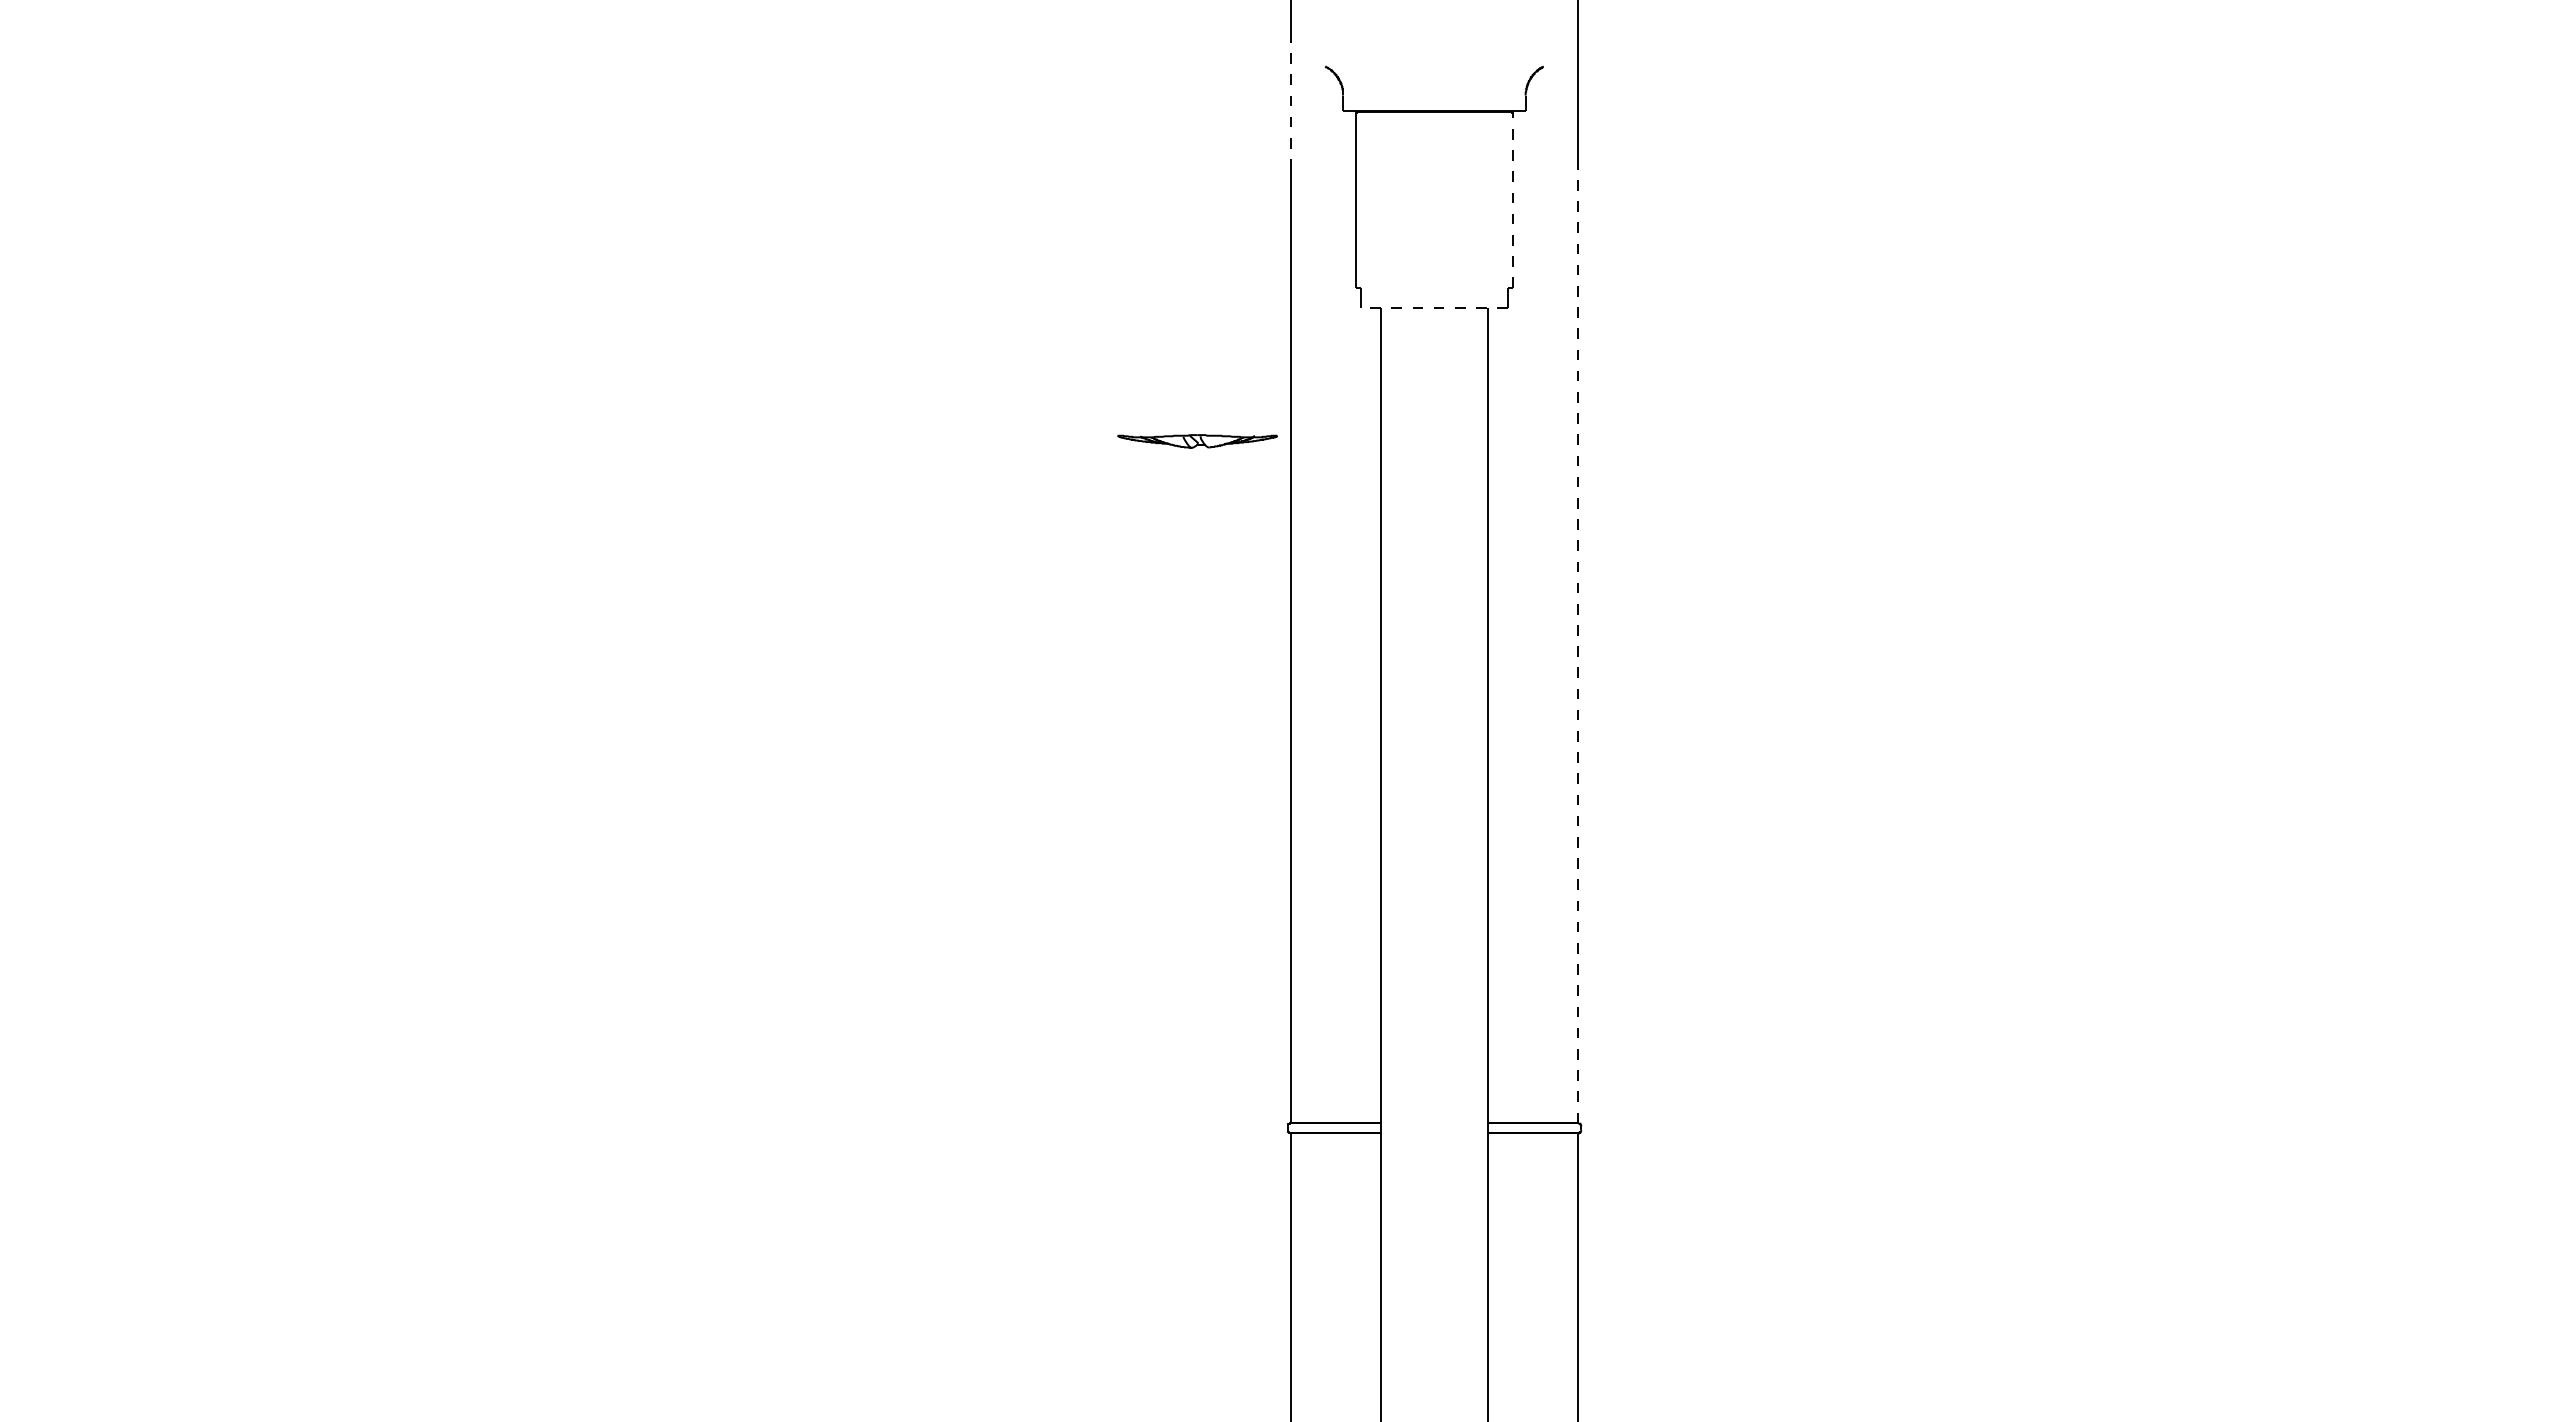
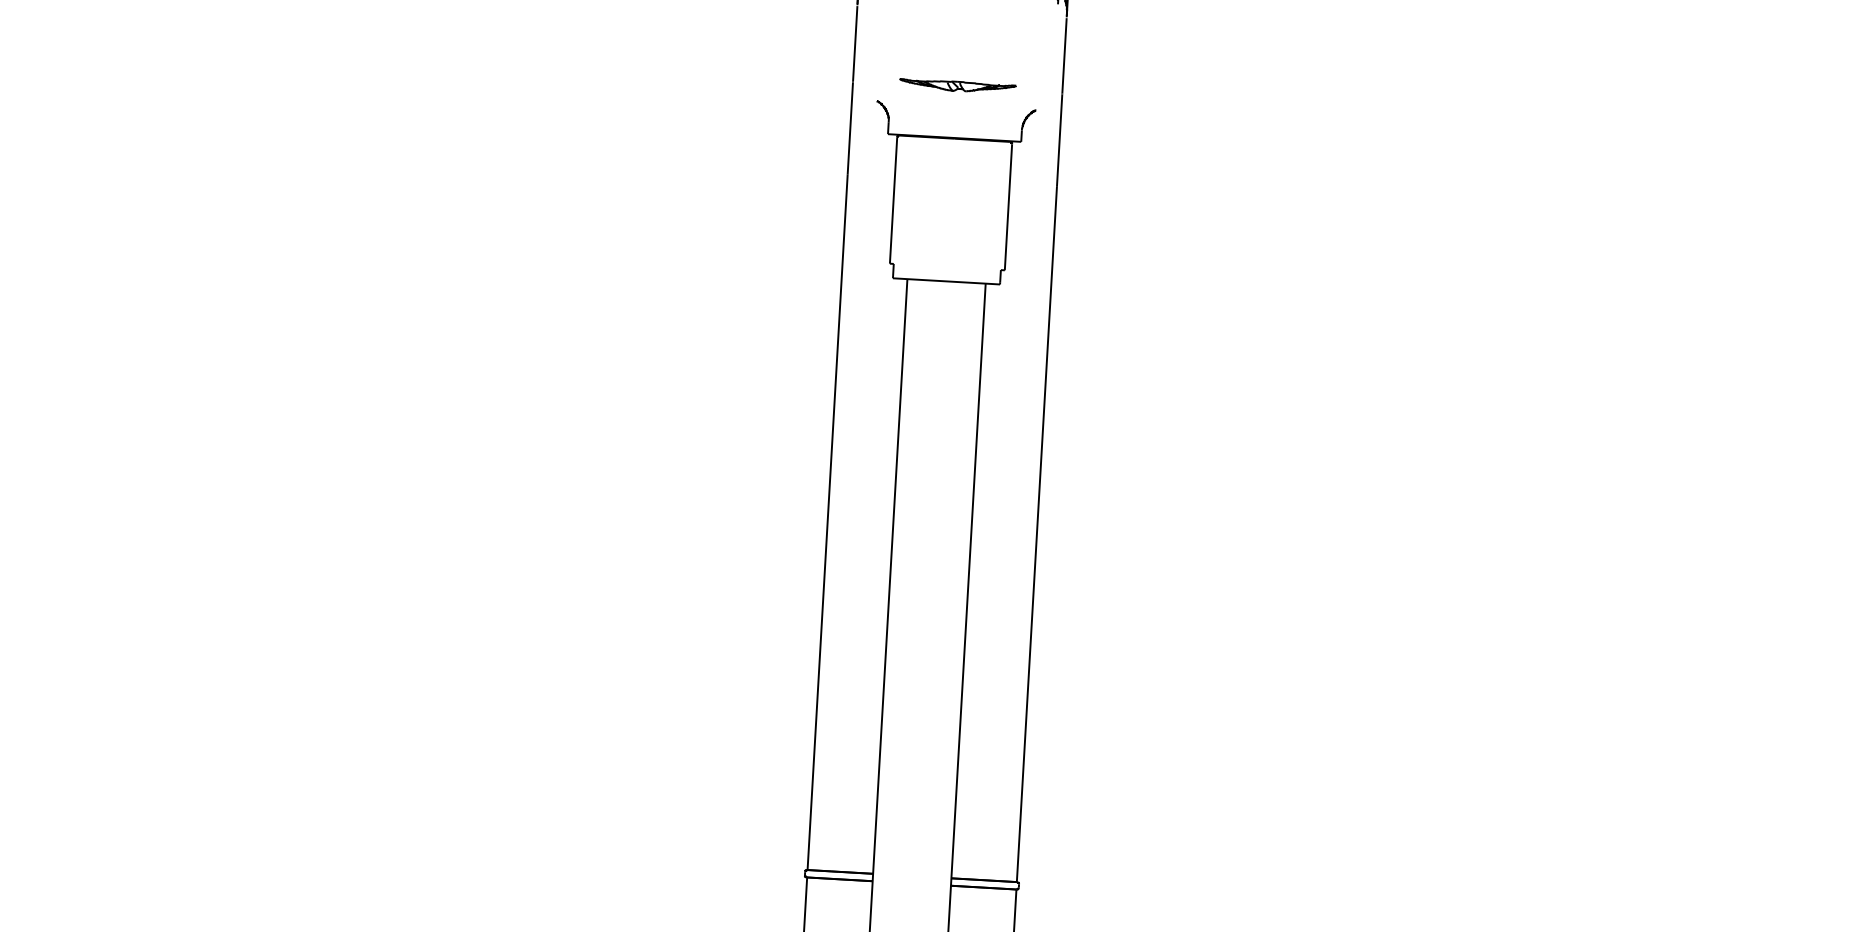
line: (1291, 106) -> (850, 128), dashed -> solid
line: (1513, 201) -> (1008, 207), dashed -> solid
line: (1434, 307) -> (946, 281), dashed -> solid
part: (1197, 441) -> (957, 86), moved
line: (1578, 646) -> (1037, 534), dashed -> solid

